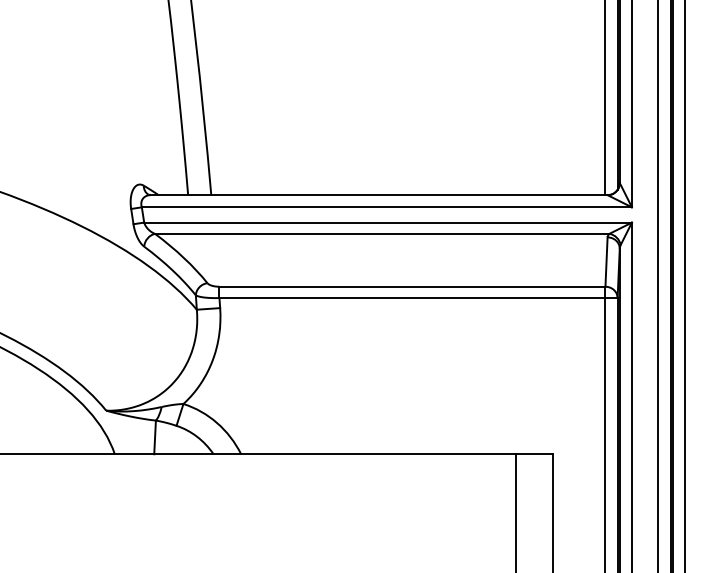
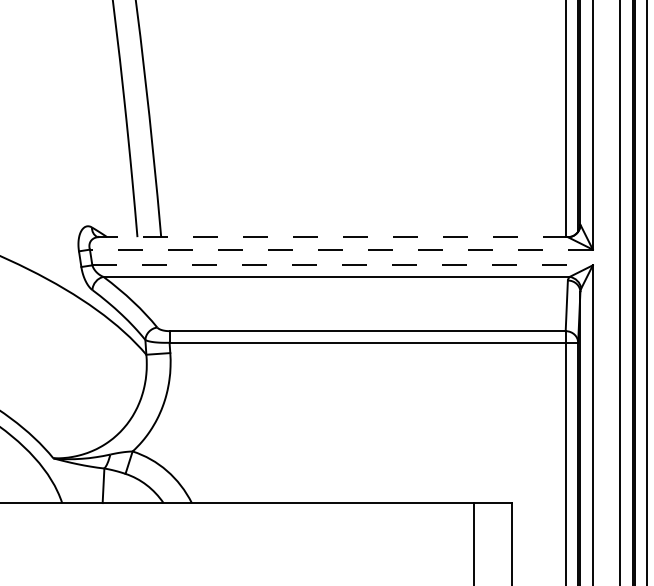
line: (378, 195) -> (332, 237), solid -> dashed
line: (386, 207) -> (341, 249), solid -> dashed
line: (388, 222) -> (343, 265), solid -> dashed

